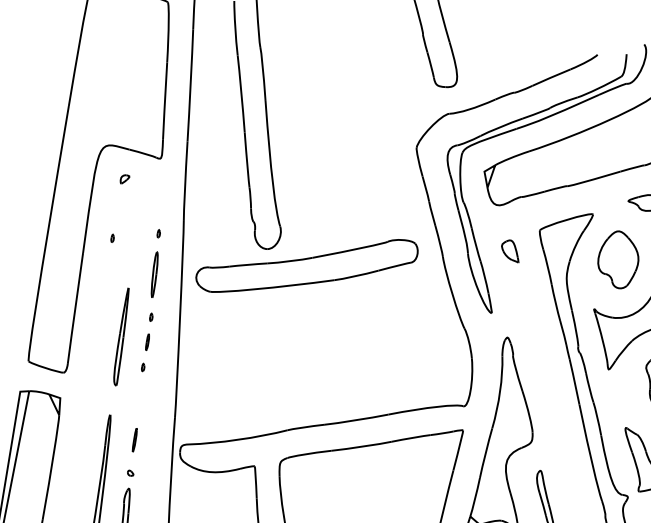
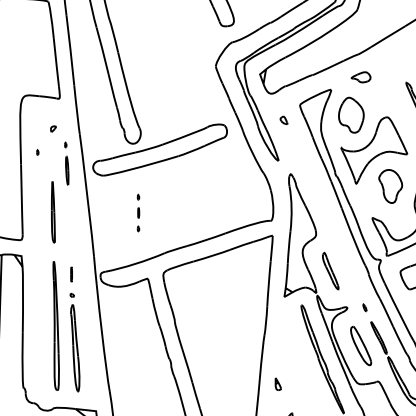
part: (125, 178) -> (53, 128), moved
part: (509, 250) -> (283, 120), size x0.6
part: (147, 341) -> (138, 212), moved

